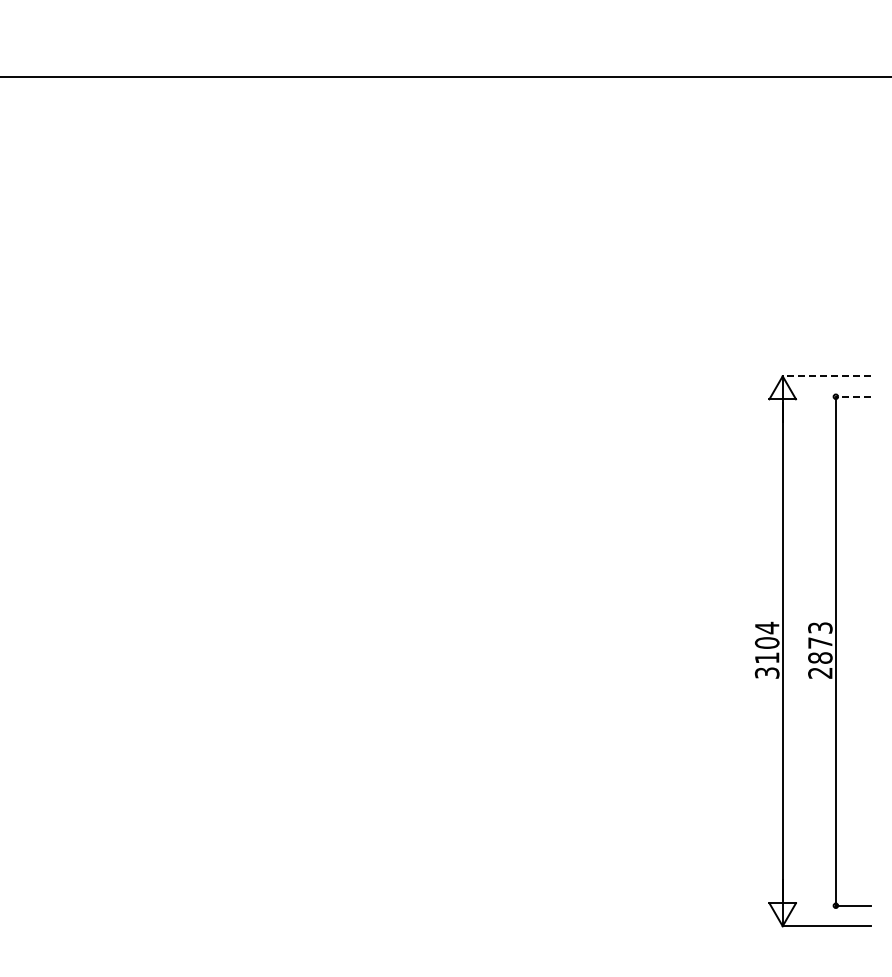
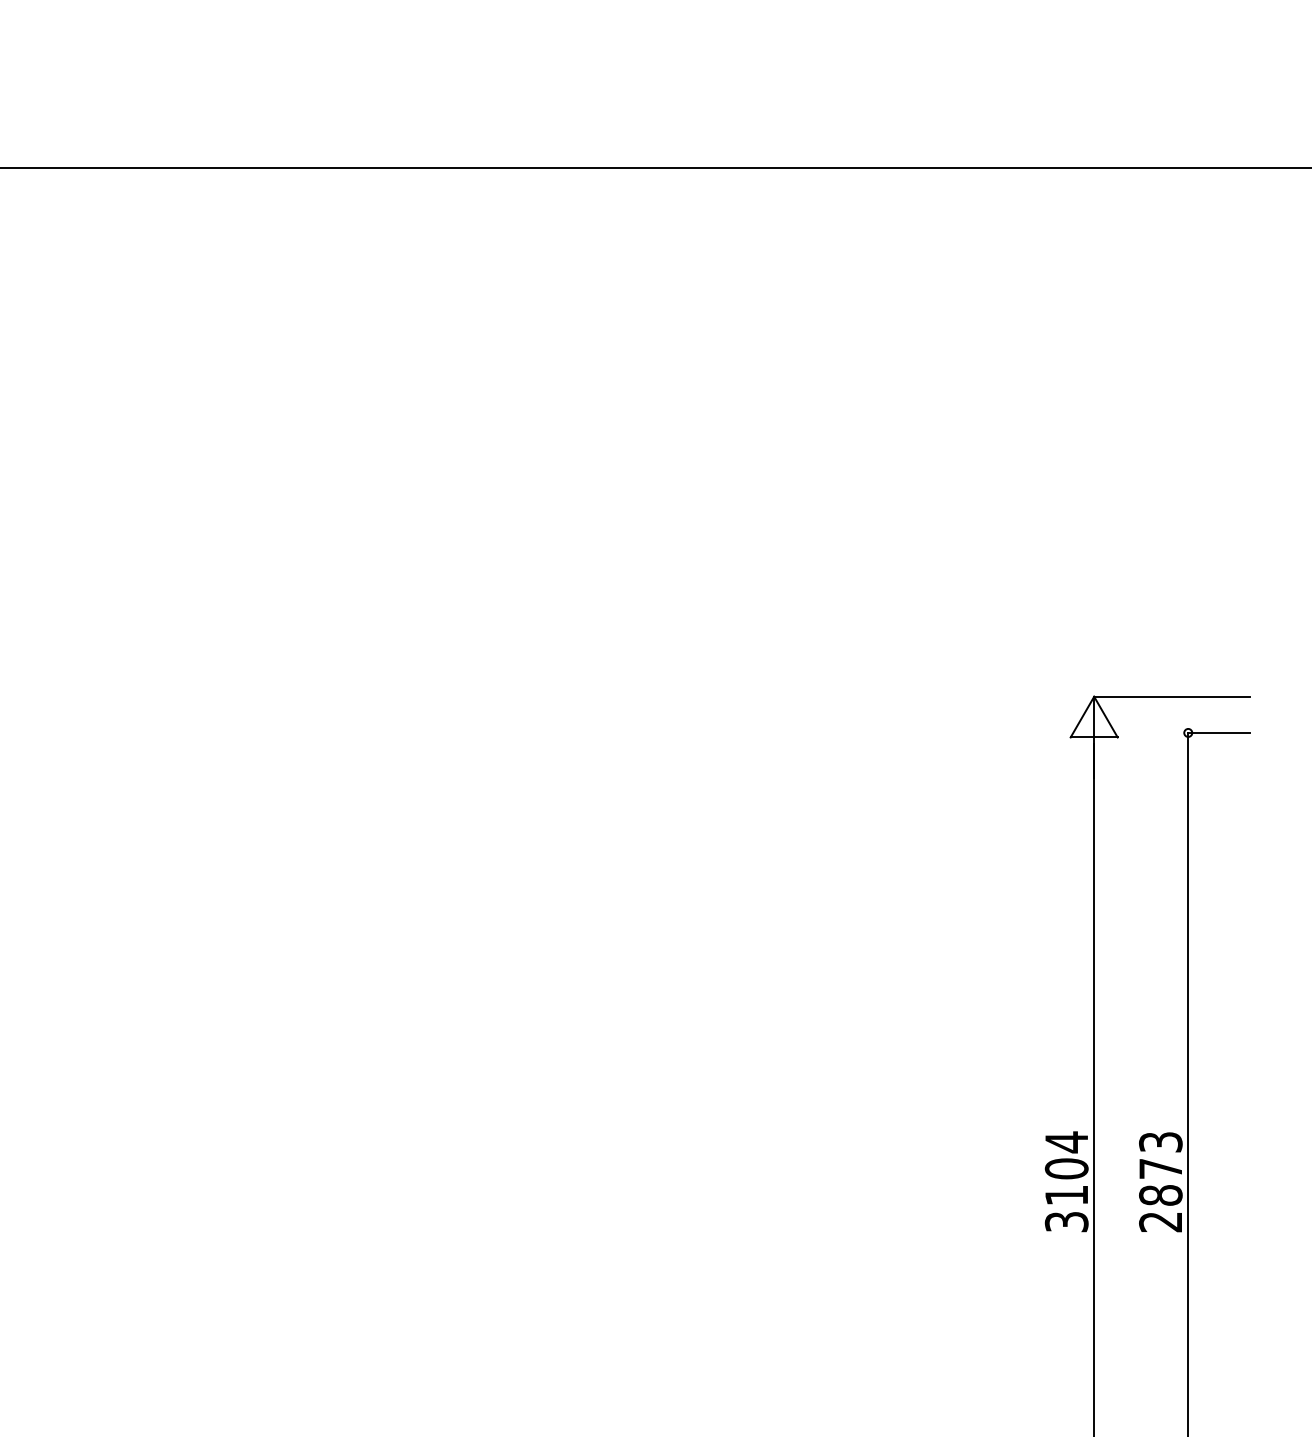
line: (826, 376) -> (1171, 697), dashed -> solid
line: (853, 396) -> (1219, 732), dashed -> solid

